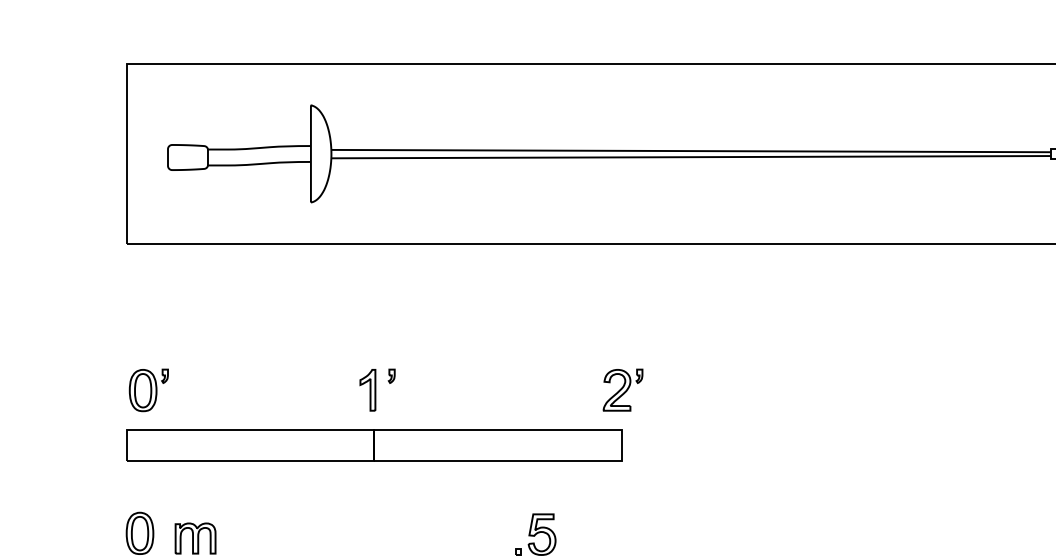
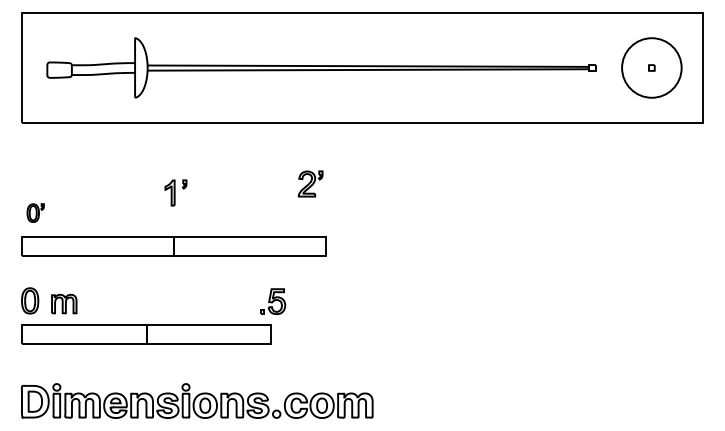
part: (148, 389) -> (35, 212), size x0.7
part: (376, 389) -> (175, 192), moved
part: (622, 389) -> (310, 183), moved

